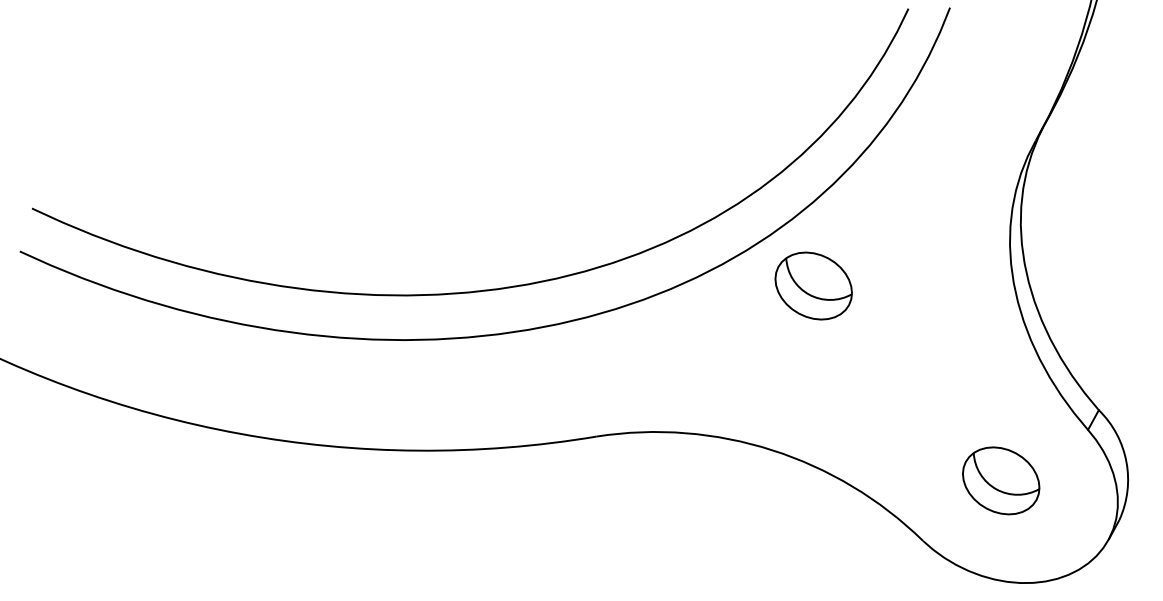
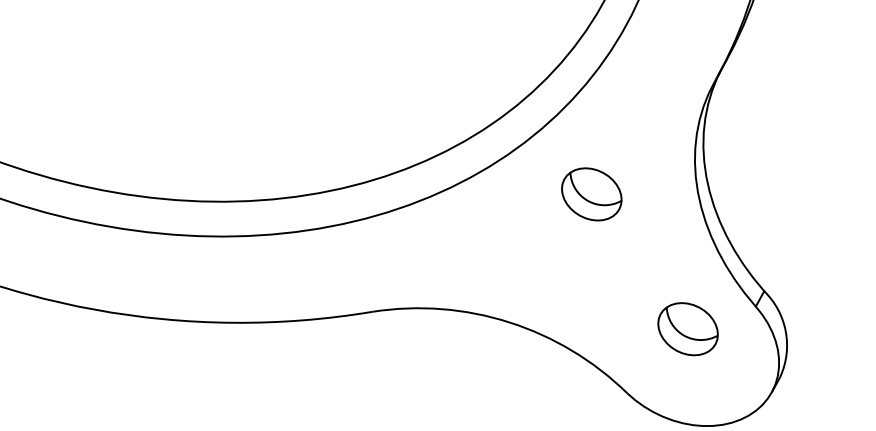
part: (813, 285) -> (591, 193), moved
part: (1001, 480) -> (688, 328), moved

